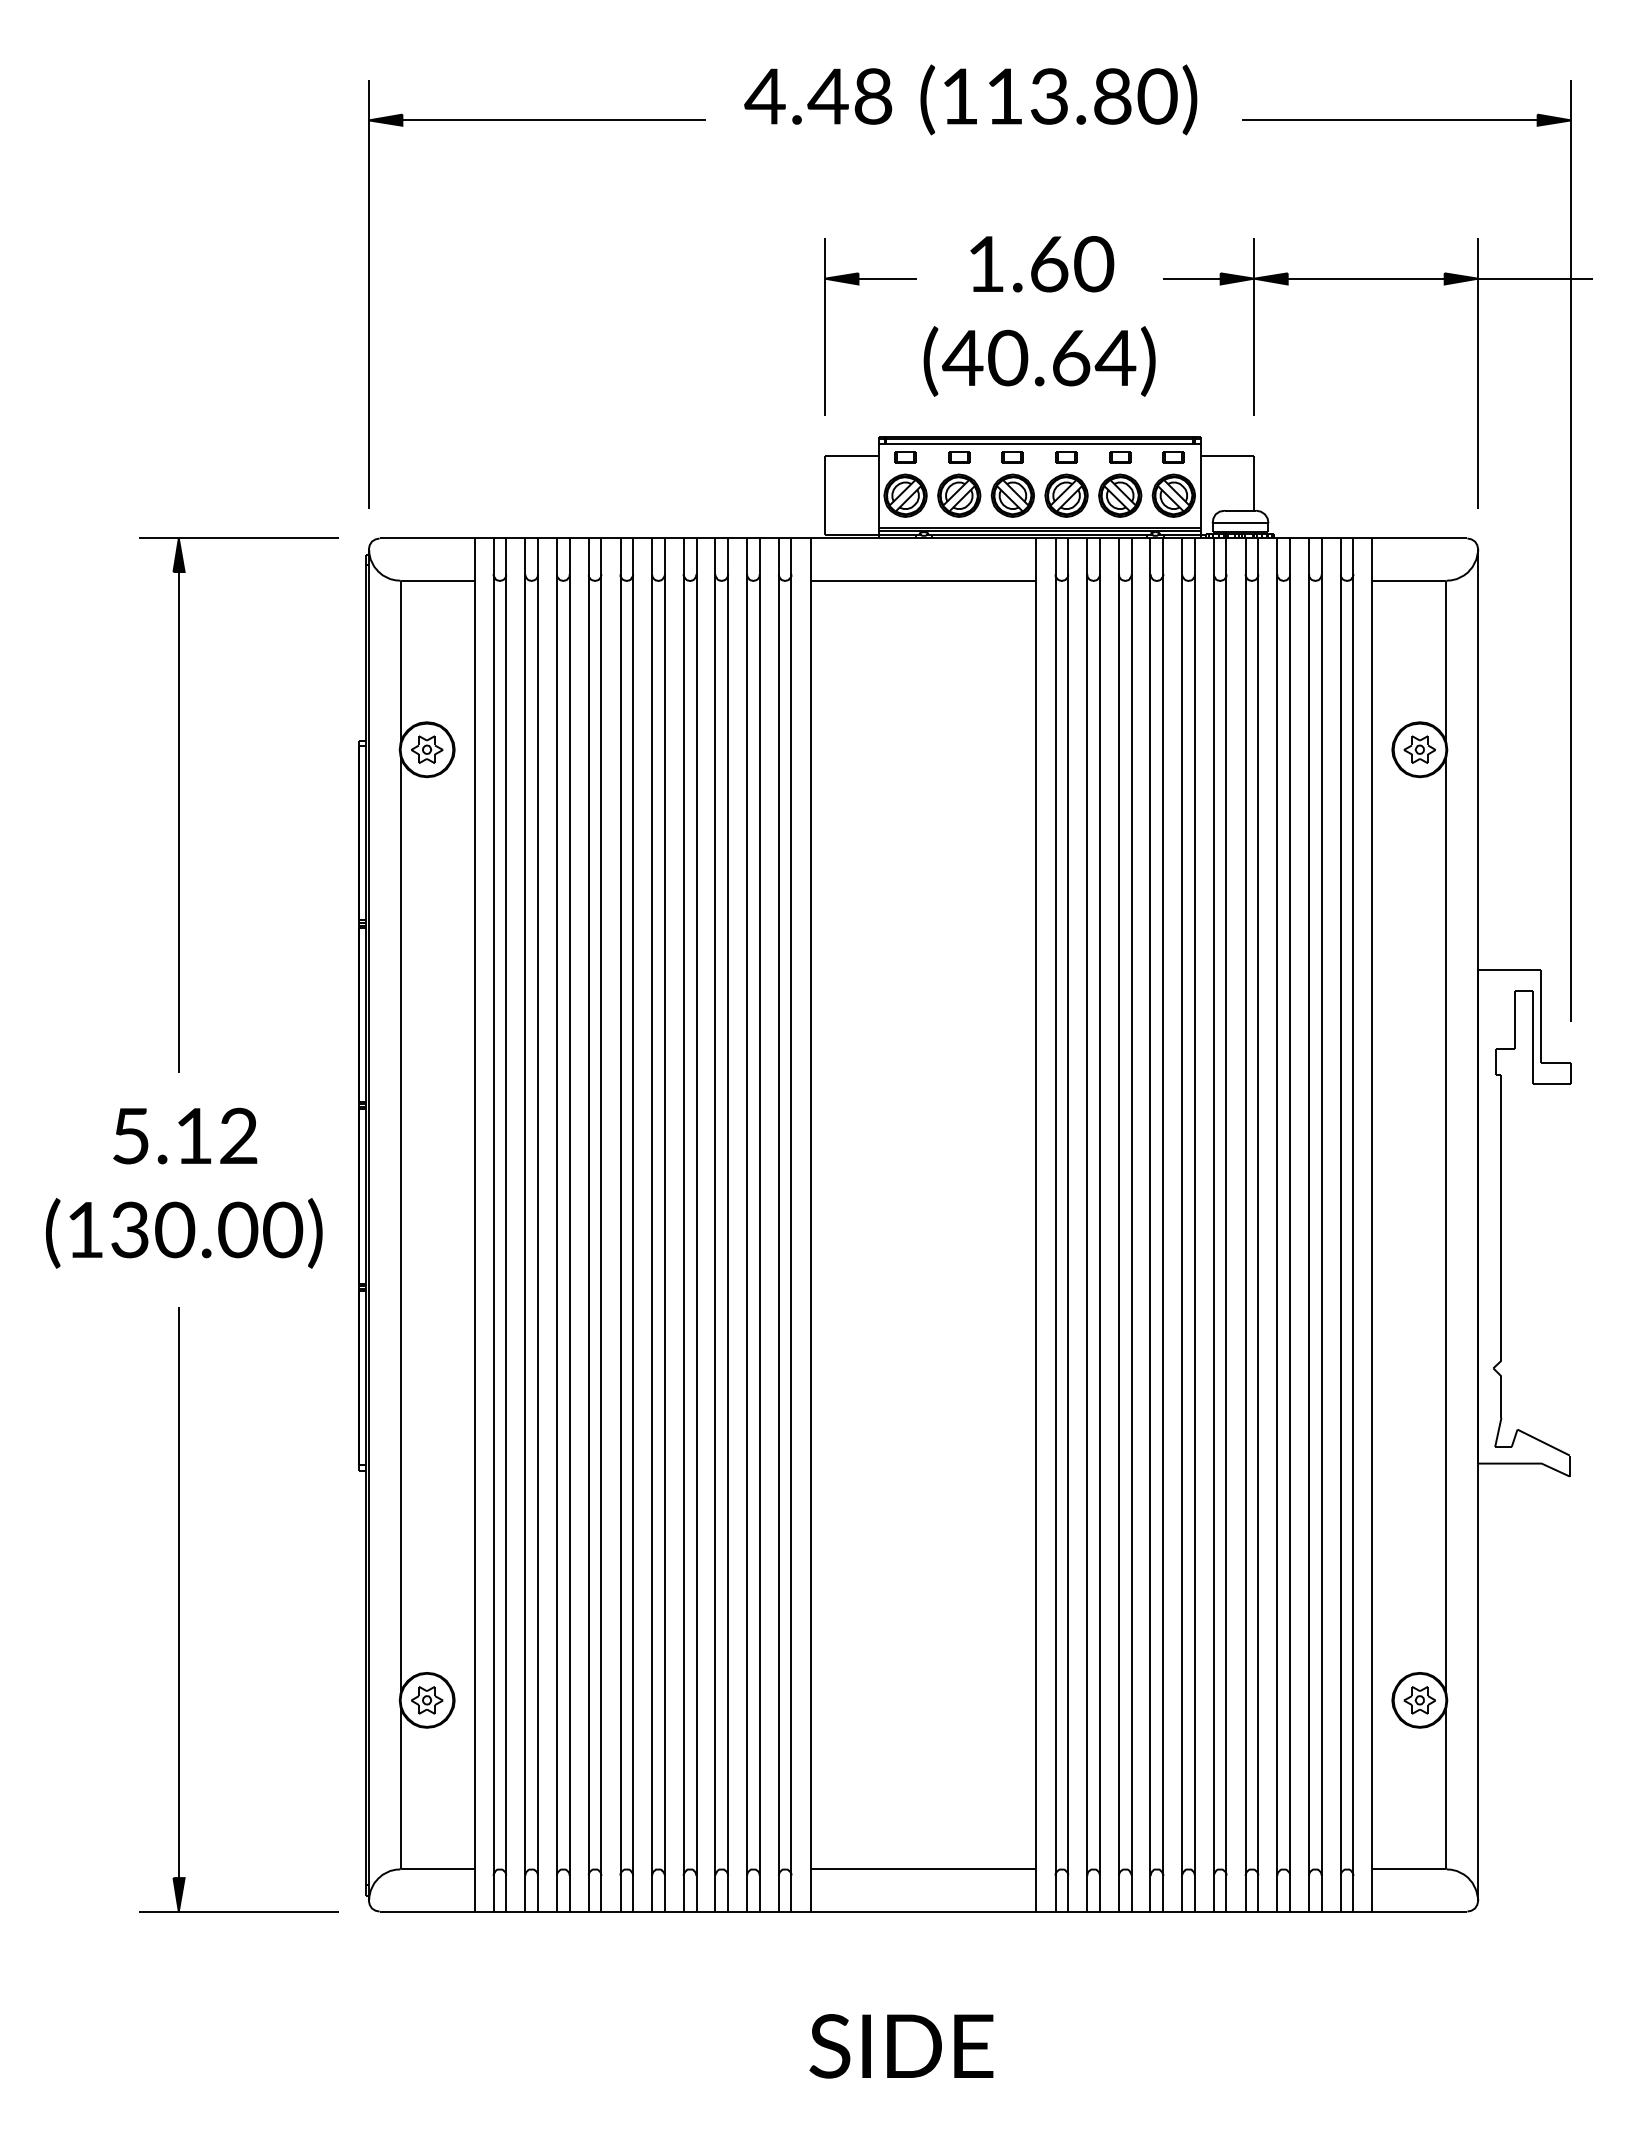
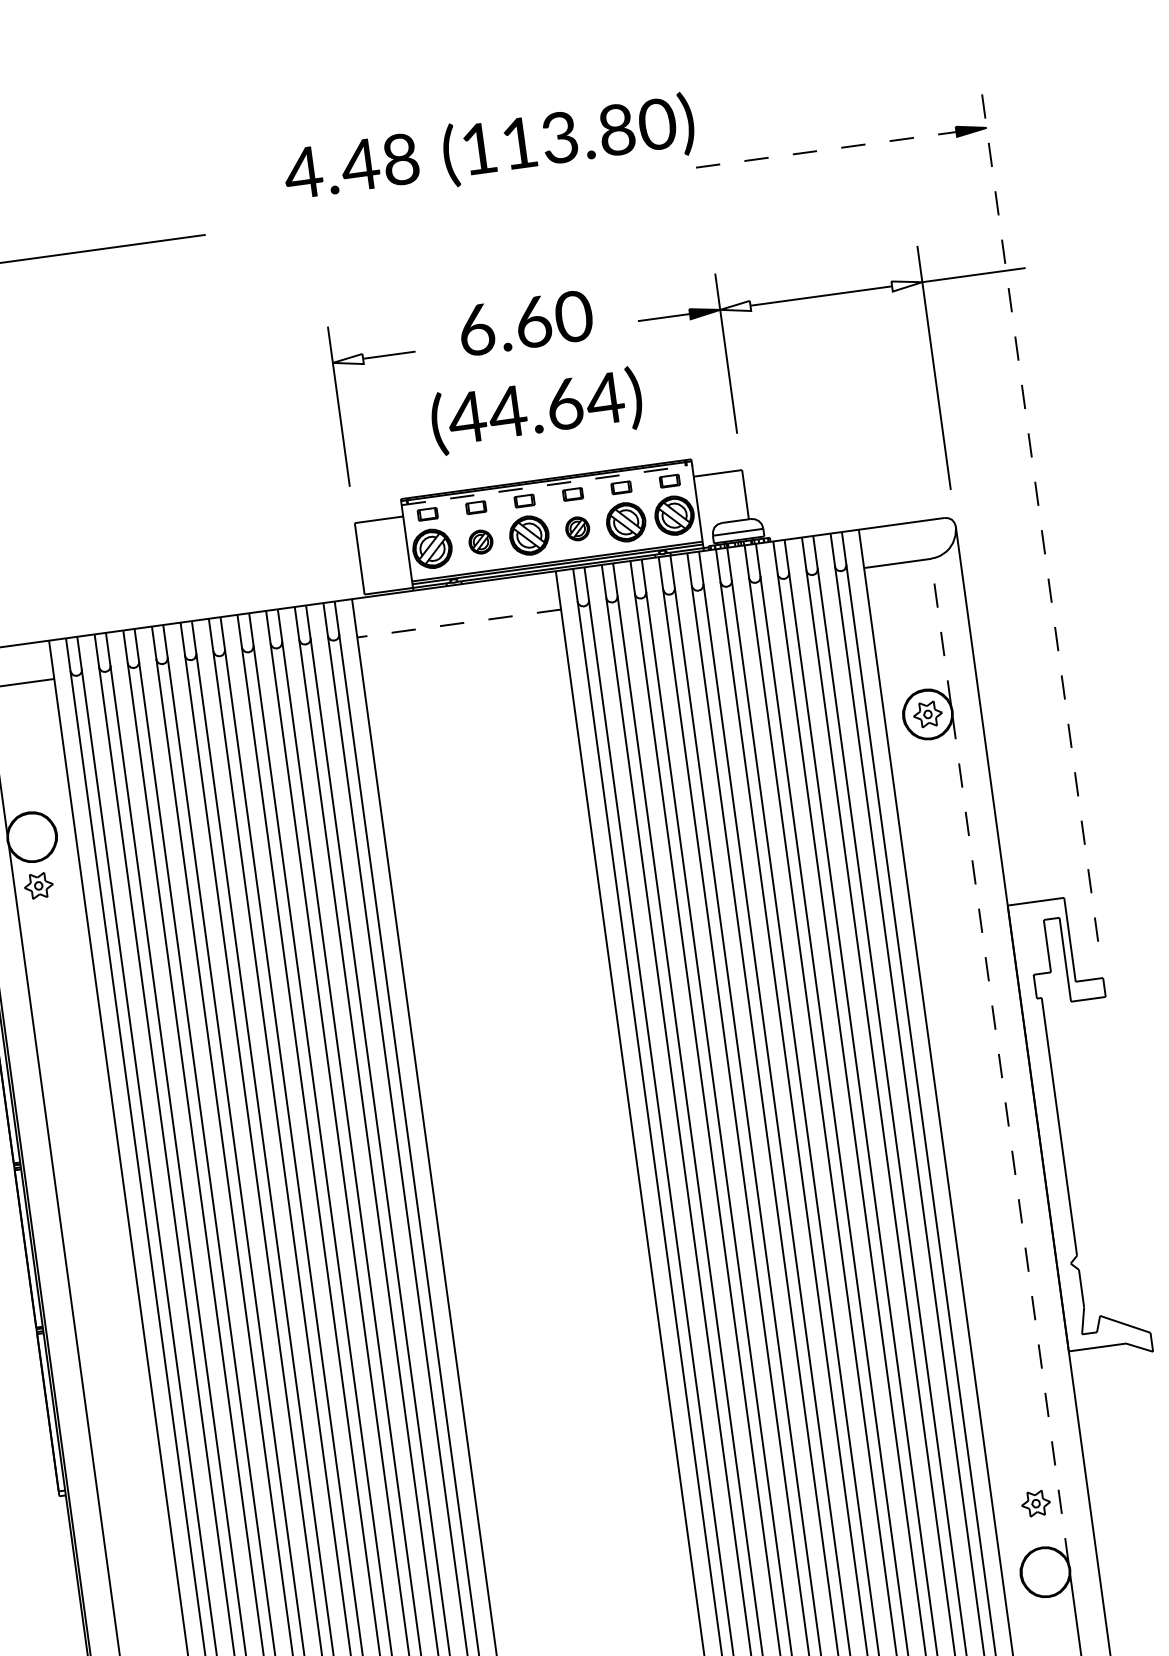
text: (970, 99) -> (489, 150), moved
line: (1393, 120) -> (826, 149), solid -> dashed
text: (986, 264) -> (476, 330), 1.60^C -> 6.60^C
fill: (841, 278) -> (347, 360), removed
fill: (1270, 278) -> (734, 307), removed
fill: (1461, 278) -> (907, 284), removed
text: (1007, 357) -> (507, 411), (40.64) -> (44.64)
line: (1039, 443) -> (546, 485), solid -> dashed
part: (959, 495) -> (481, 541), size x0.6
part: (1066, 495) -> (577, 528), size x0.6
line: (1571, 550) -> (1040, 515), solid -> dashed
line: (923, 580) -> (459, 623), solid -> dashed
line: (1446, 661) -> (941, 631), solid -> dashed
part: (427, 749) -> (39, 885), moved
line: (1446, 1225) -> (1010, 1140), solid -> dashed
part: (1419, 1700) -> (1035, 1503), moved

